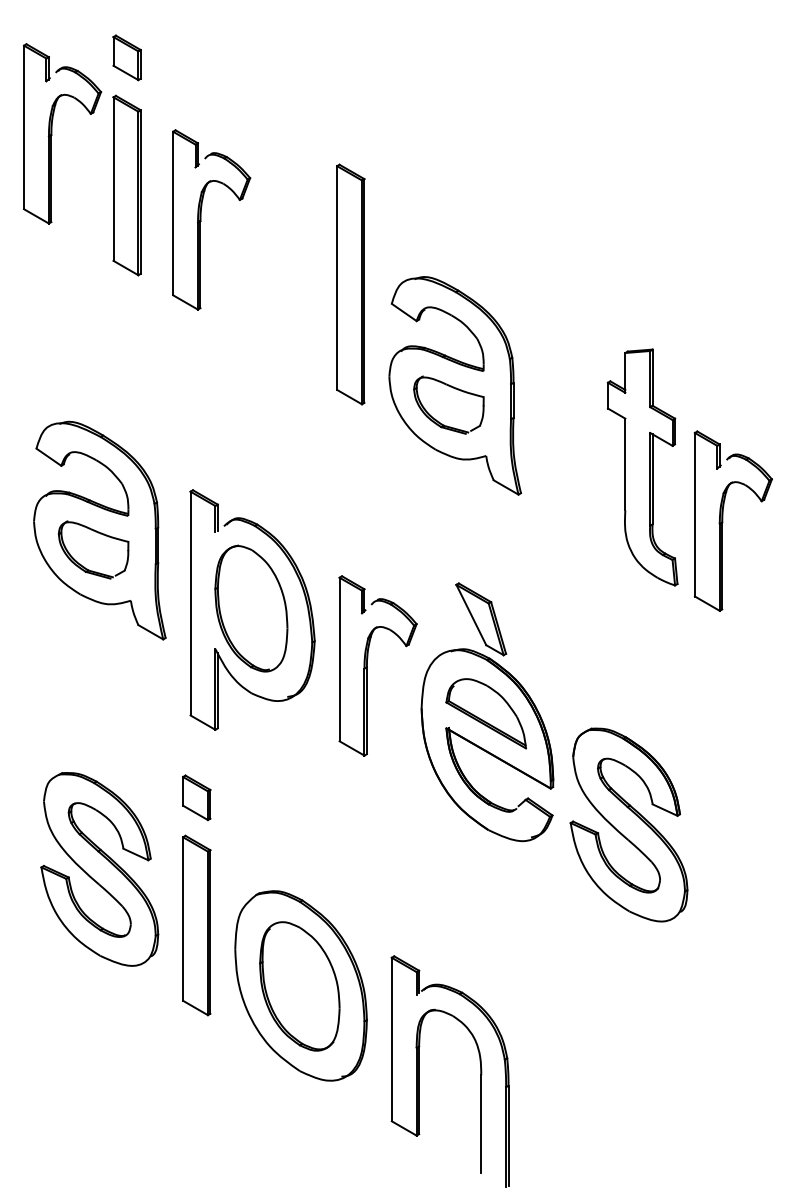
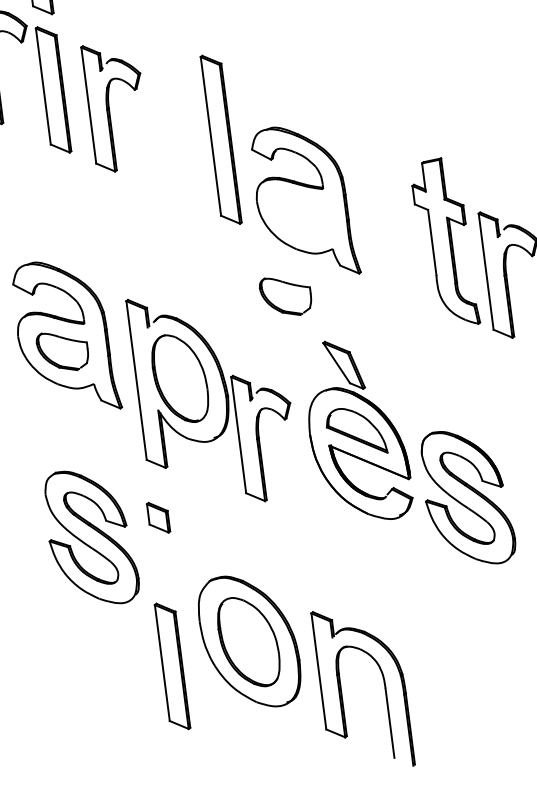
part: (448, 404) -> (285, 295), moved
part: (367, 665) -> (259, 436), moved
part: (99, 869) -> (91, 537), moved
part: (196, 925) -> (172, 666), moved

